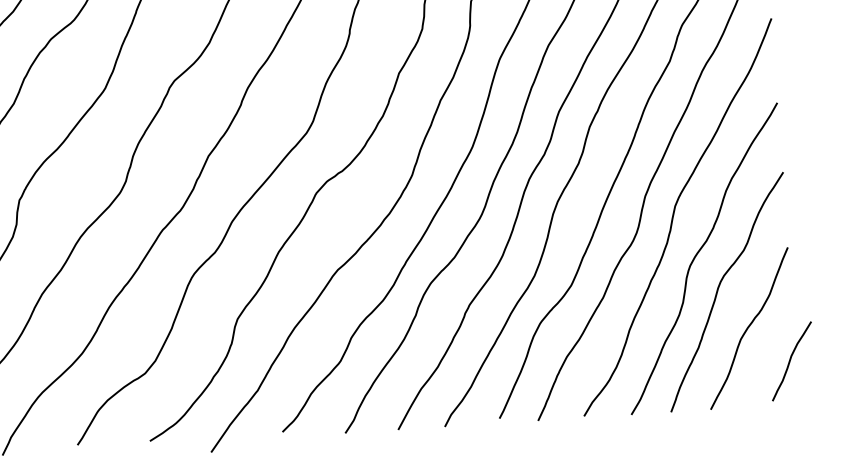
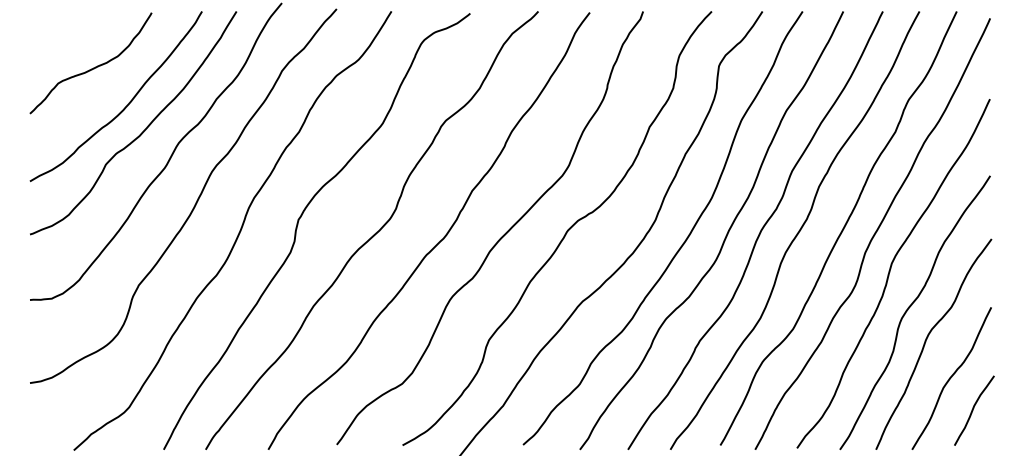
curve: (790, 361) -> (973, 410), moved

